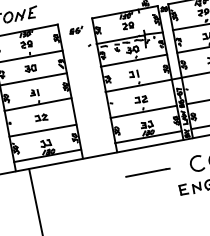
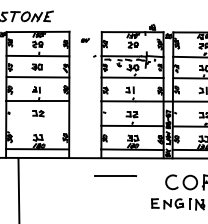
part: (76, 30) -> (85, 40), size x0.6
line: (42, 130) -> (37, 125), removed
line: (147, 172) -> (115, 175), moved

